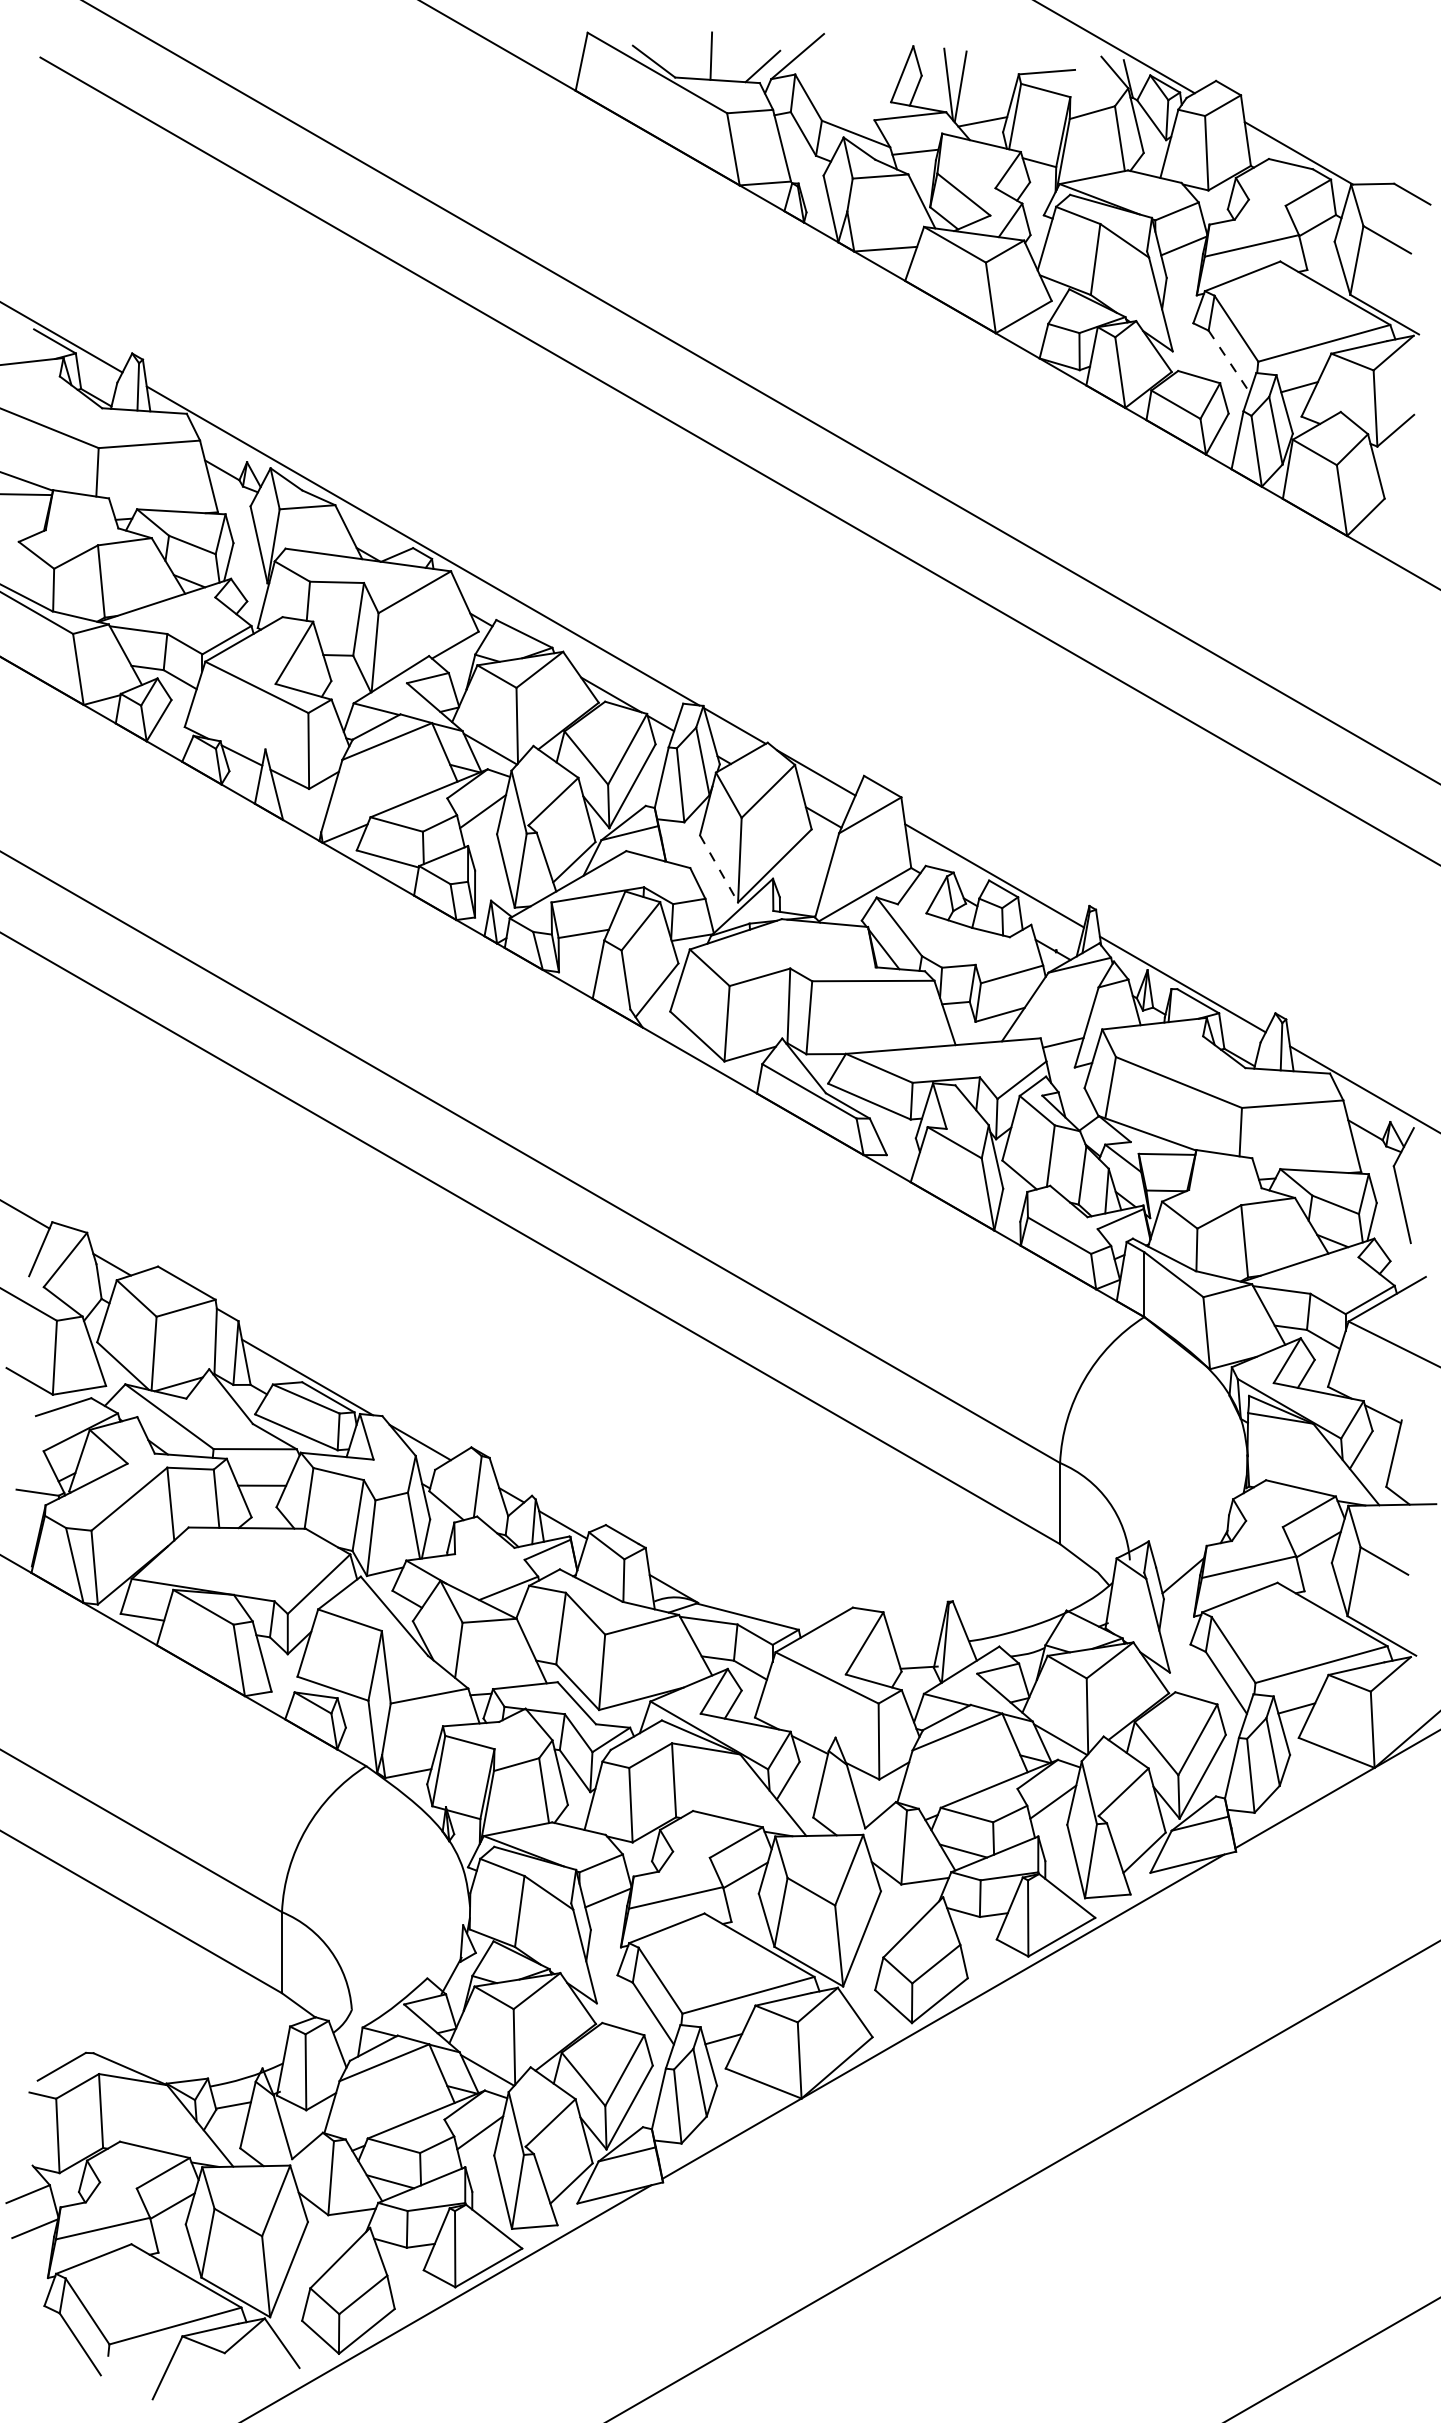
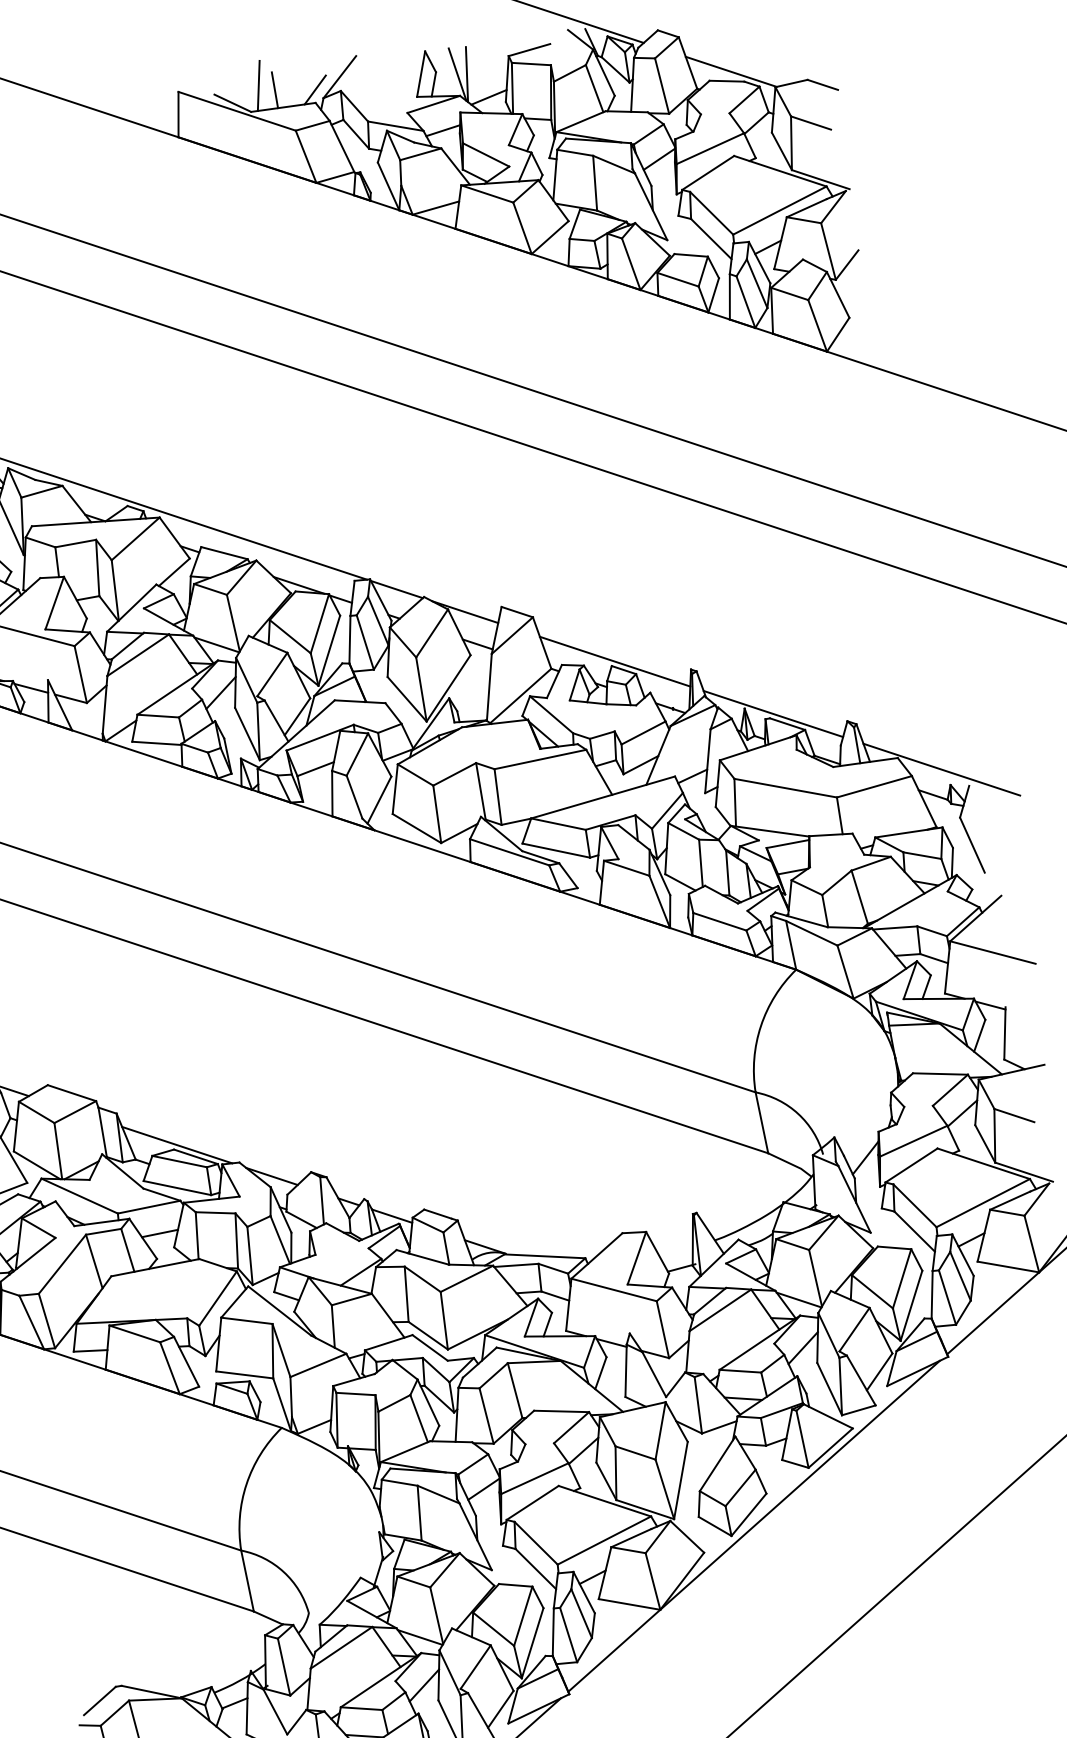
line: (691, 46) -> (258, 86), added
line: (1229, 362) -> (711, 239), dashed -> solid
line: (719, 868) -> (407, 698), dashed -> solid

